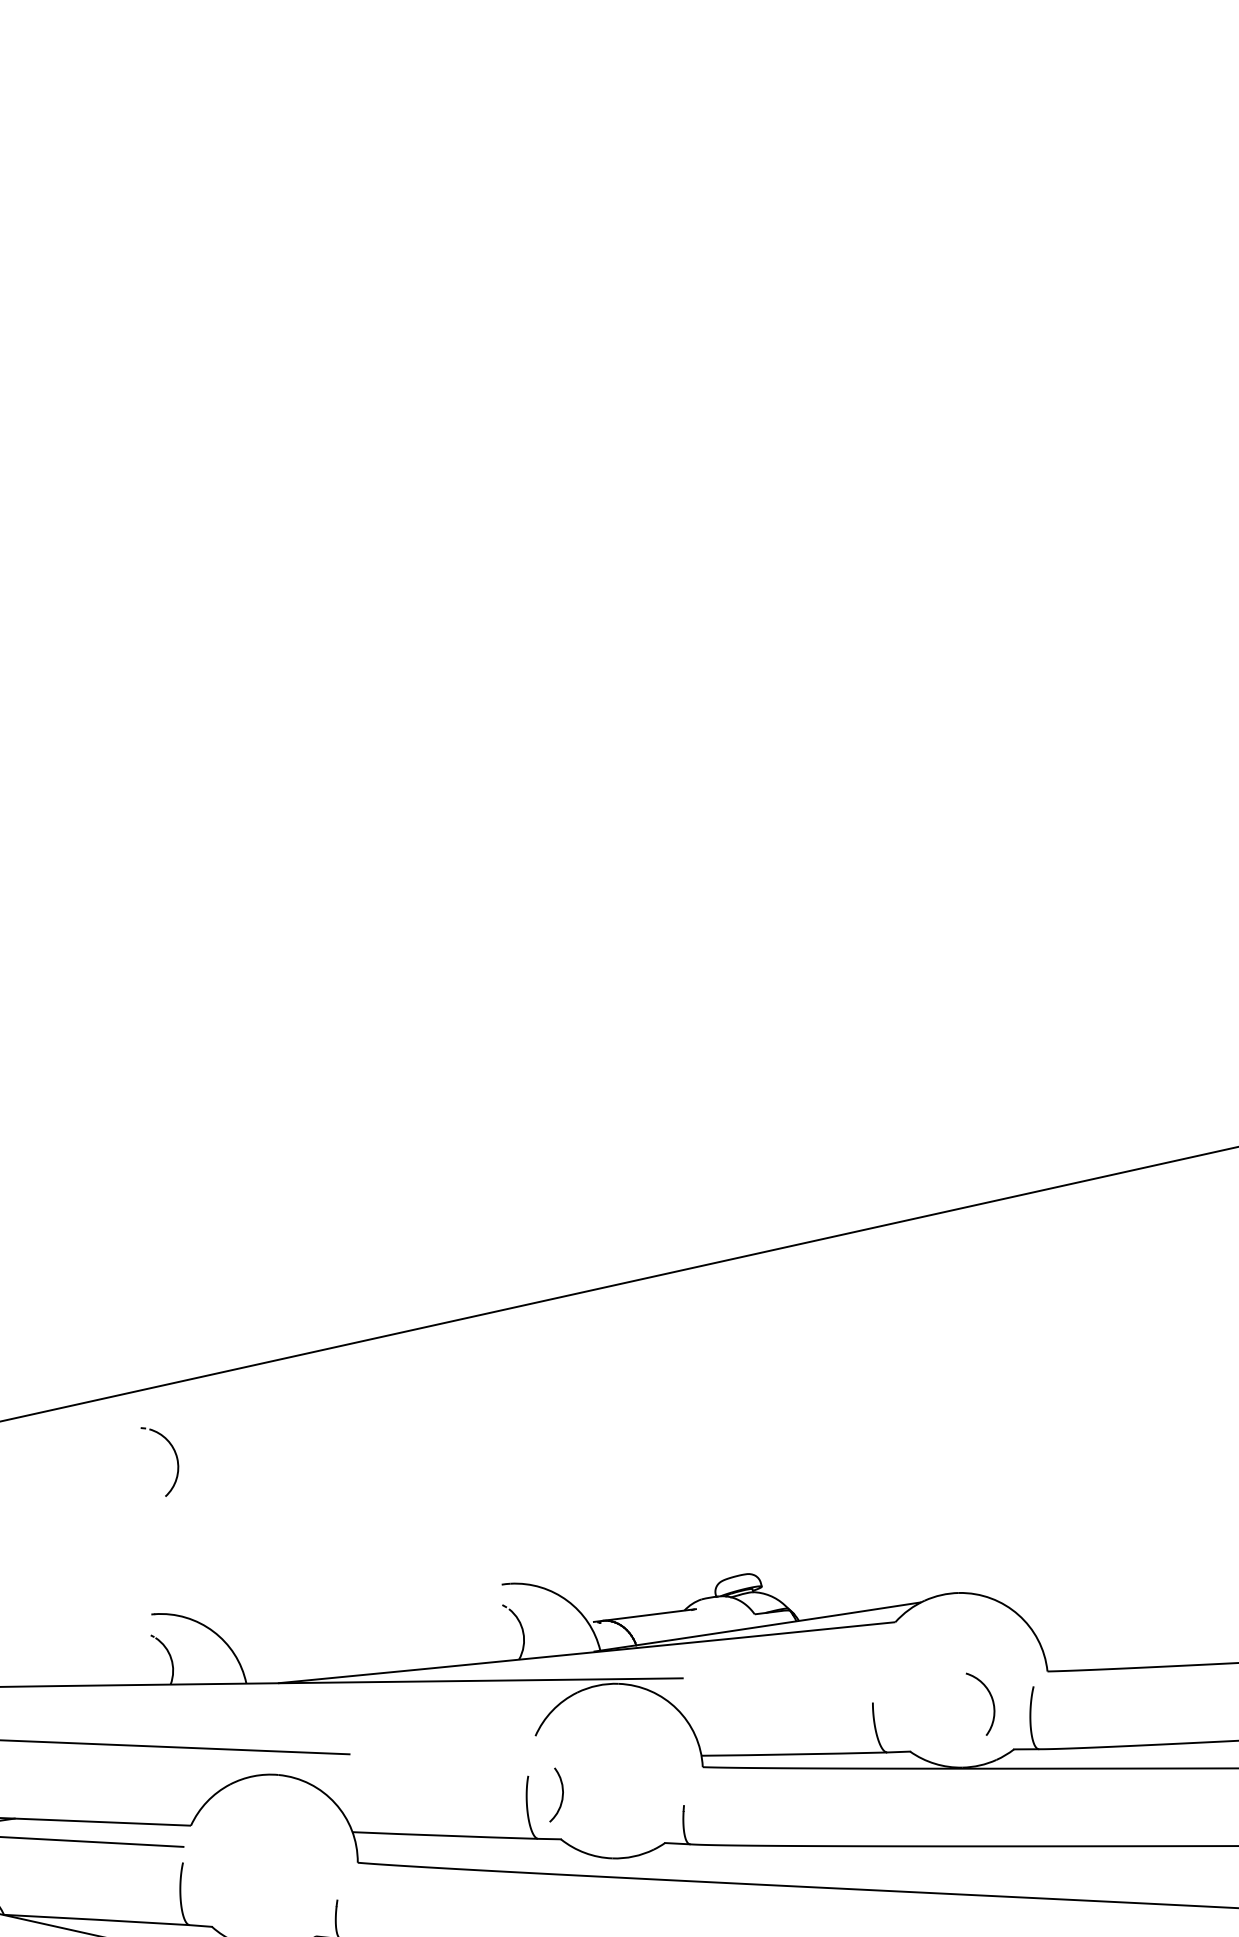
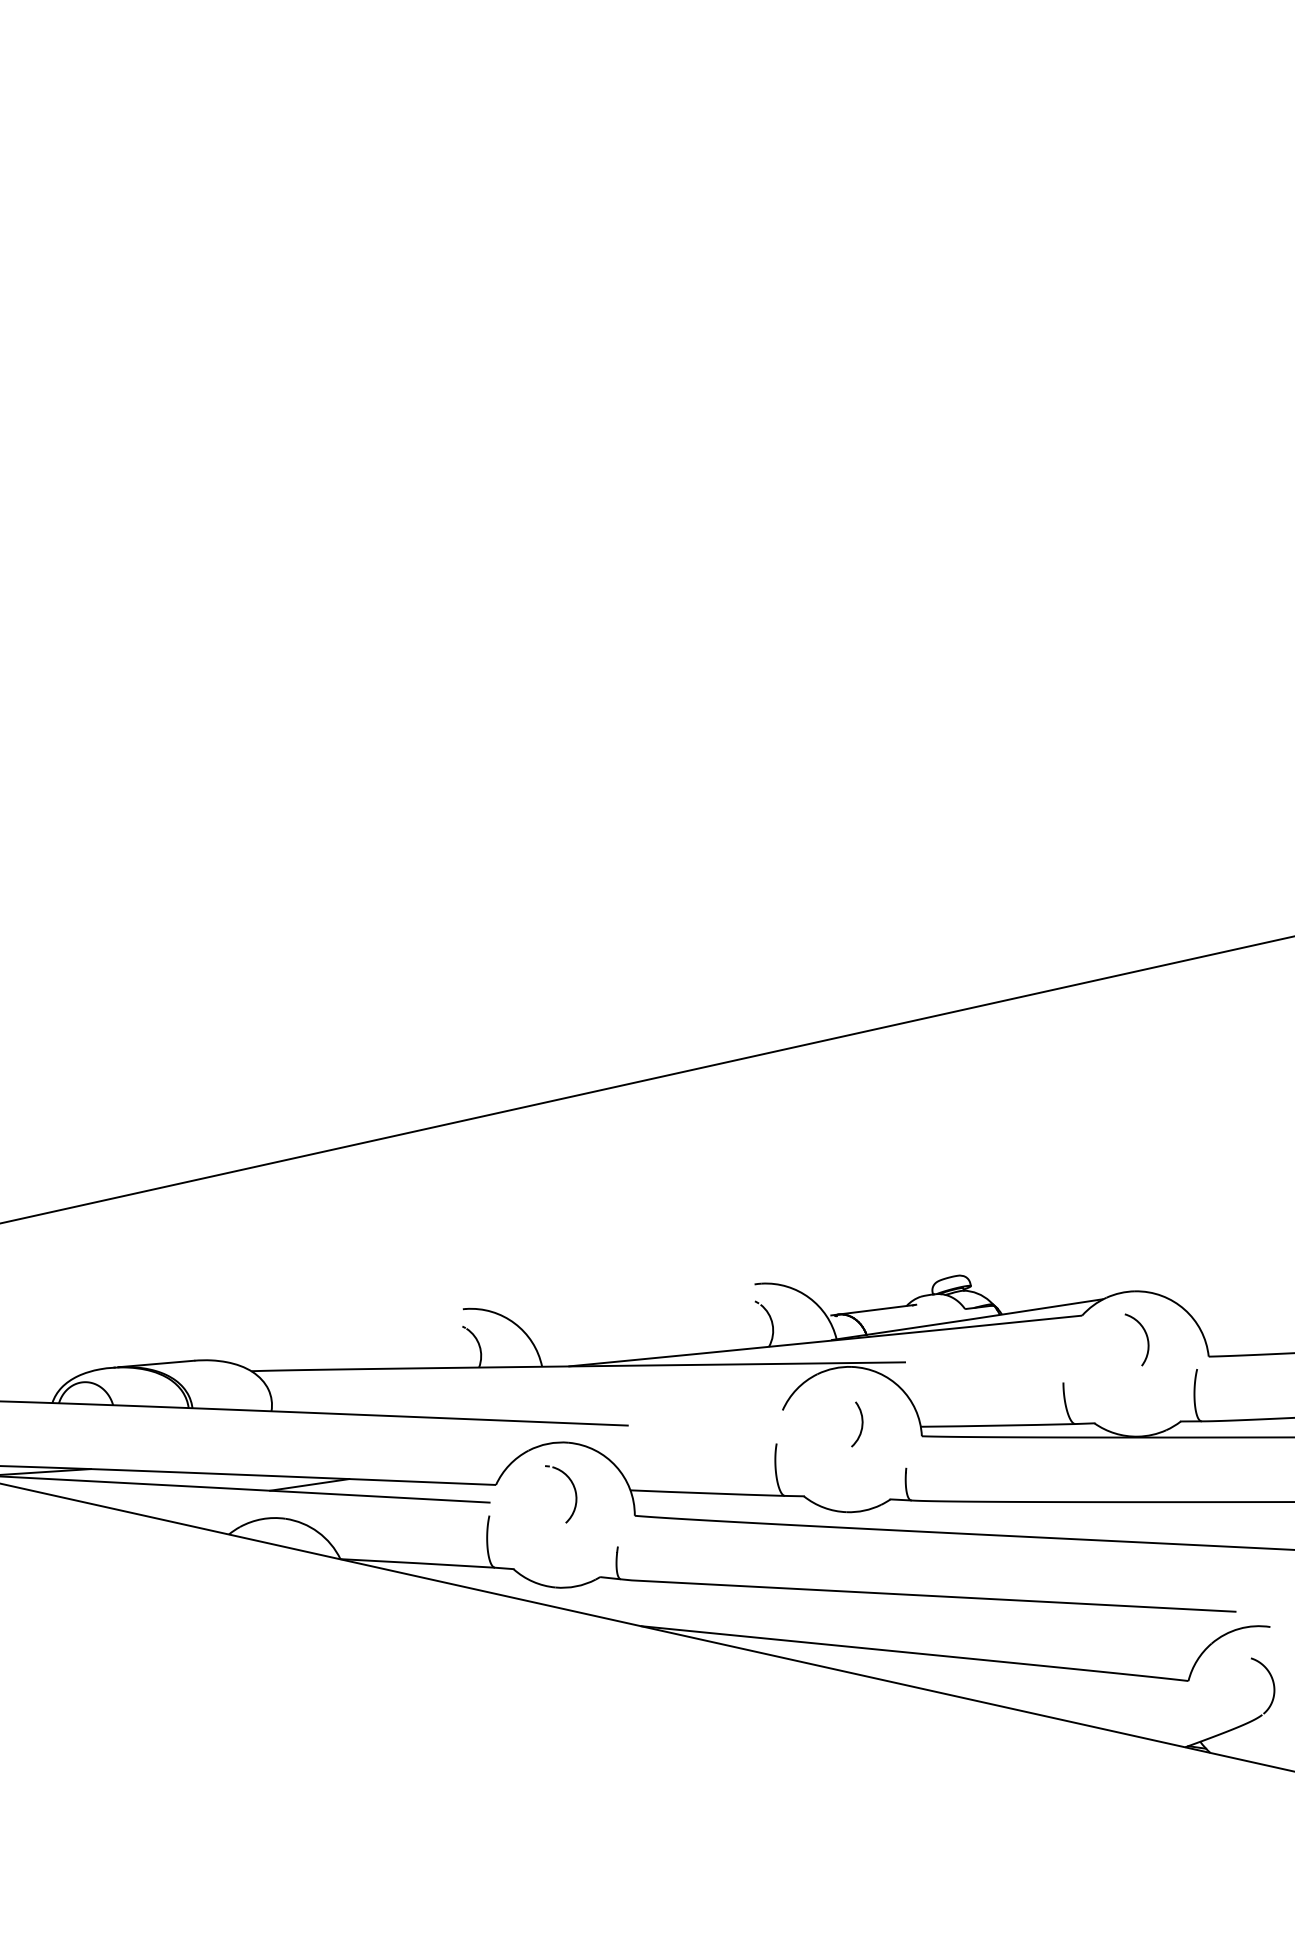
part: (175, 1458) -> (574, 1491), moved
arc: (991, 1702) -> (1146, 1338), moved
arc: (561, 1795) -> (861, 1424), moved

